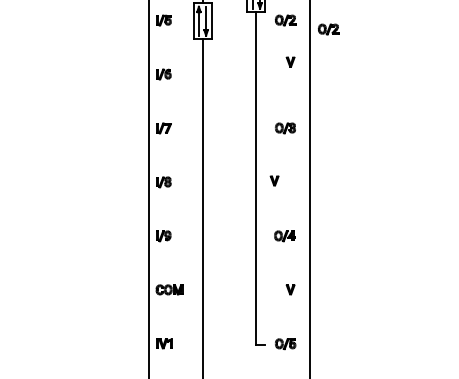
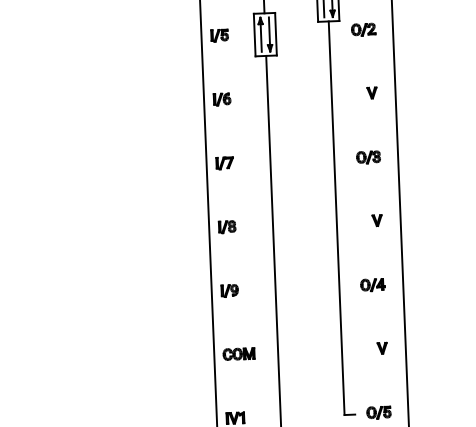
part: (328, 29) -> (414, 38), removed
part: (290, 61) -> (371, 92), moved
part: (274, 180) -> (377, 220), moved

